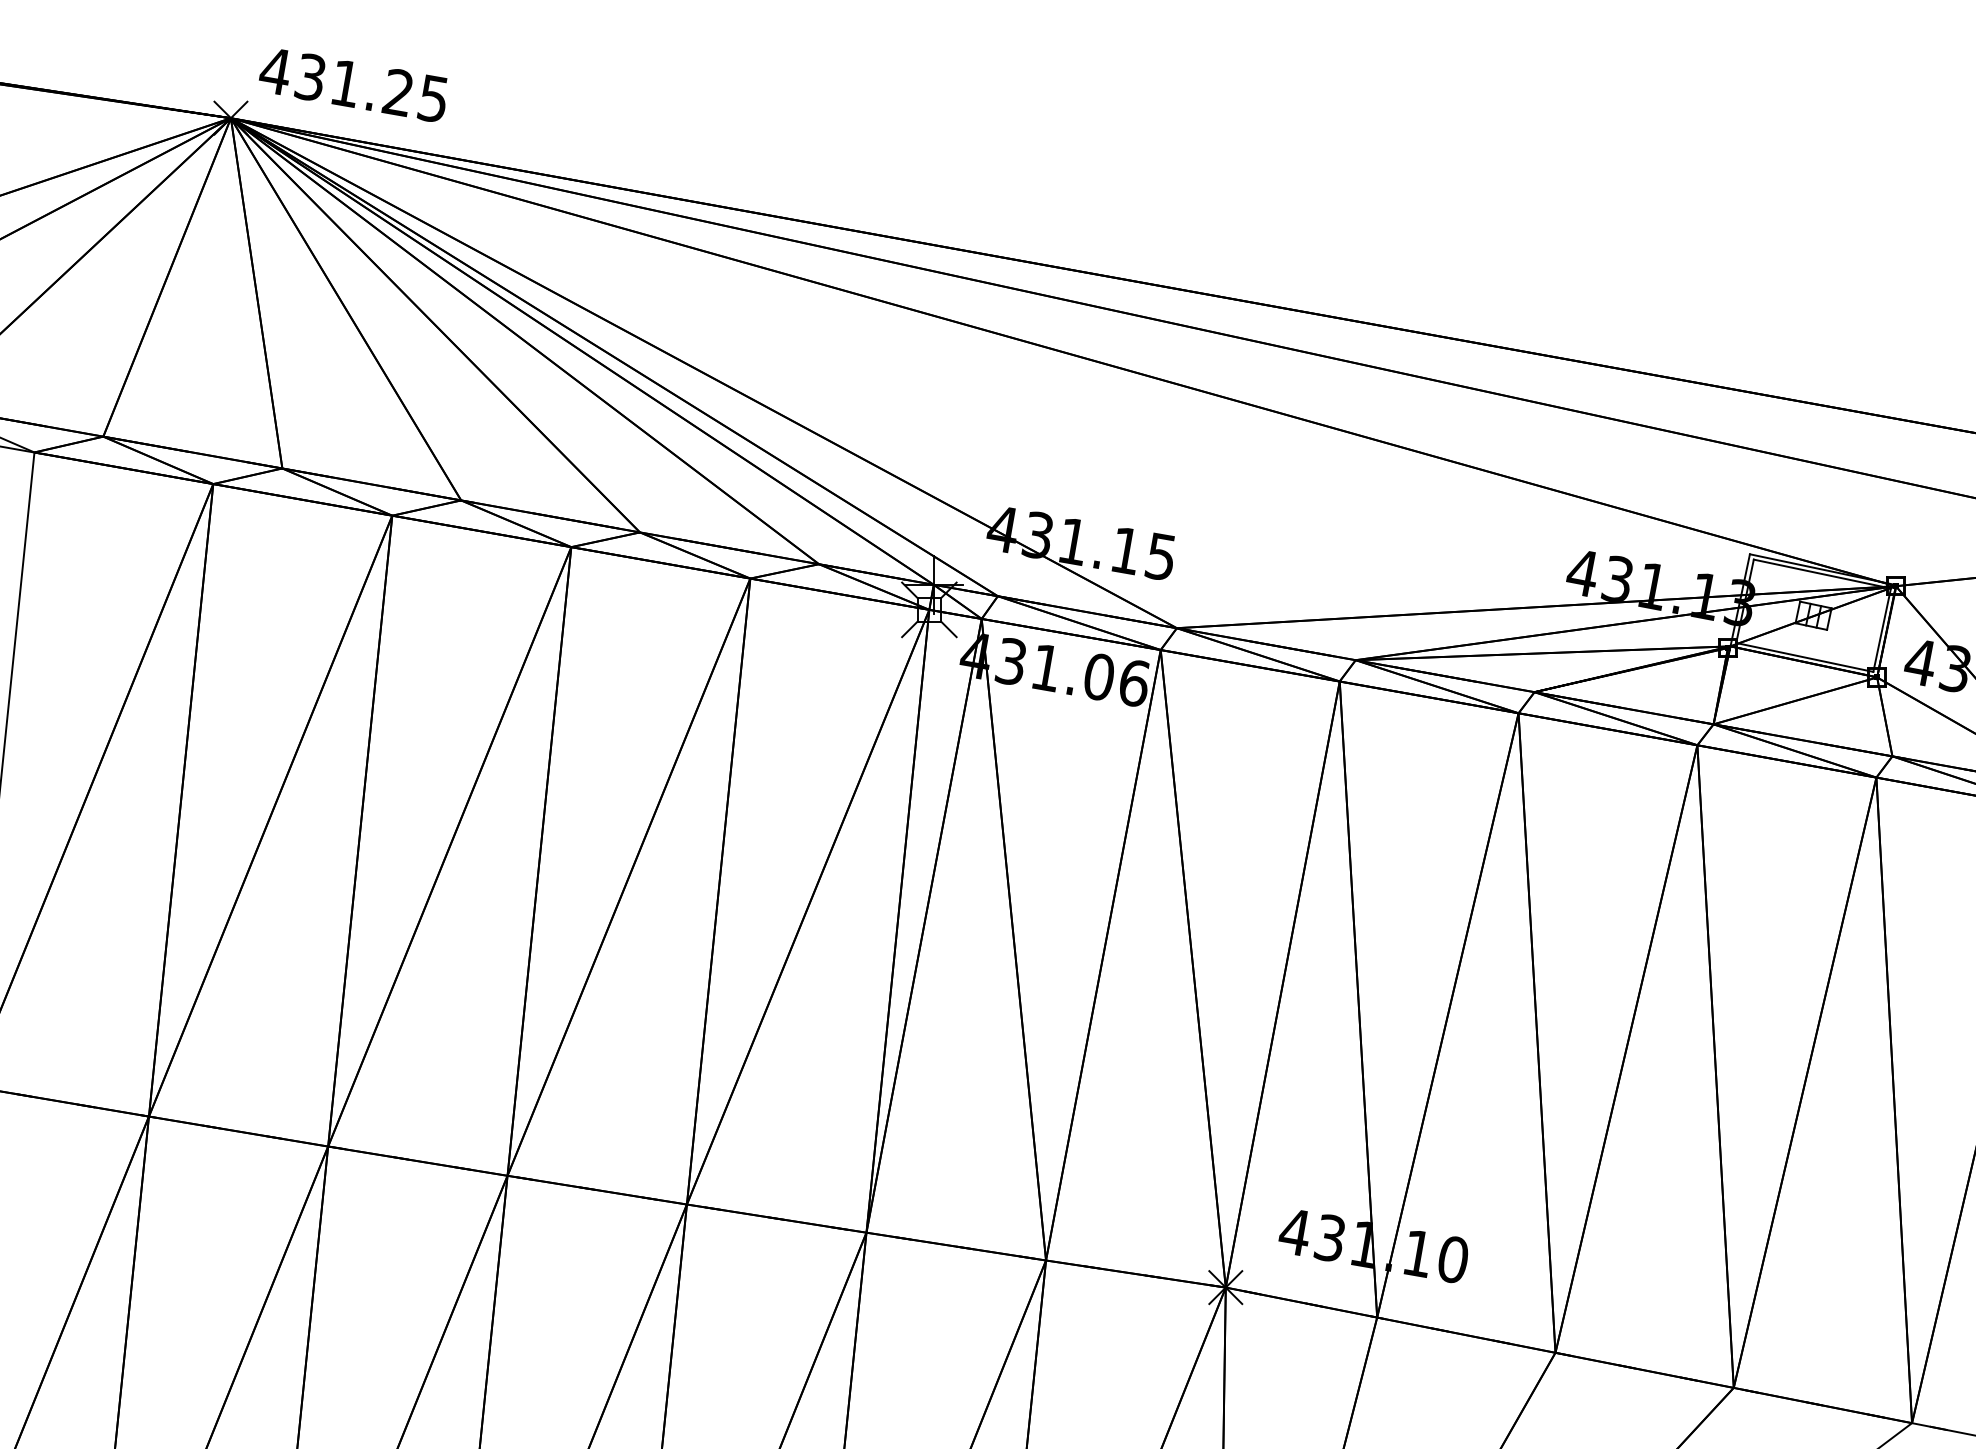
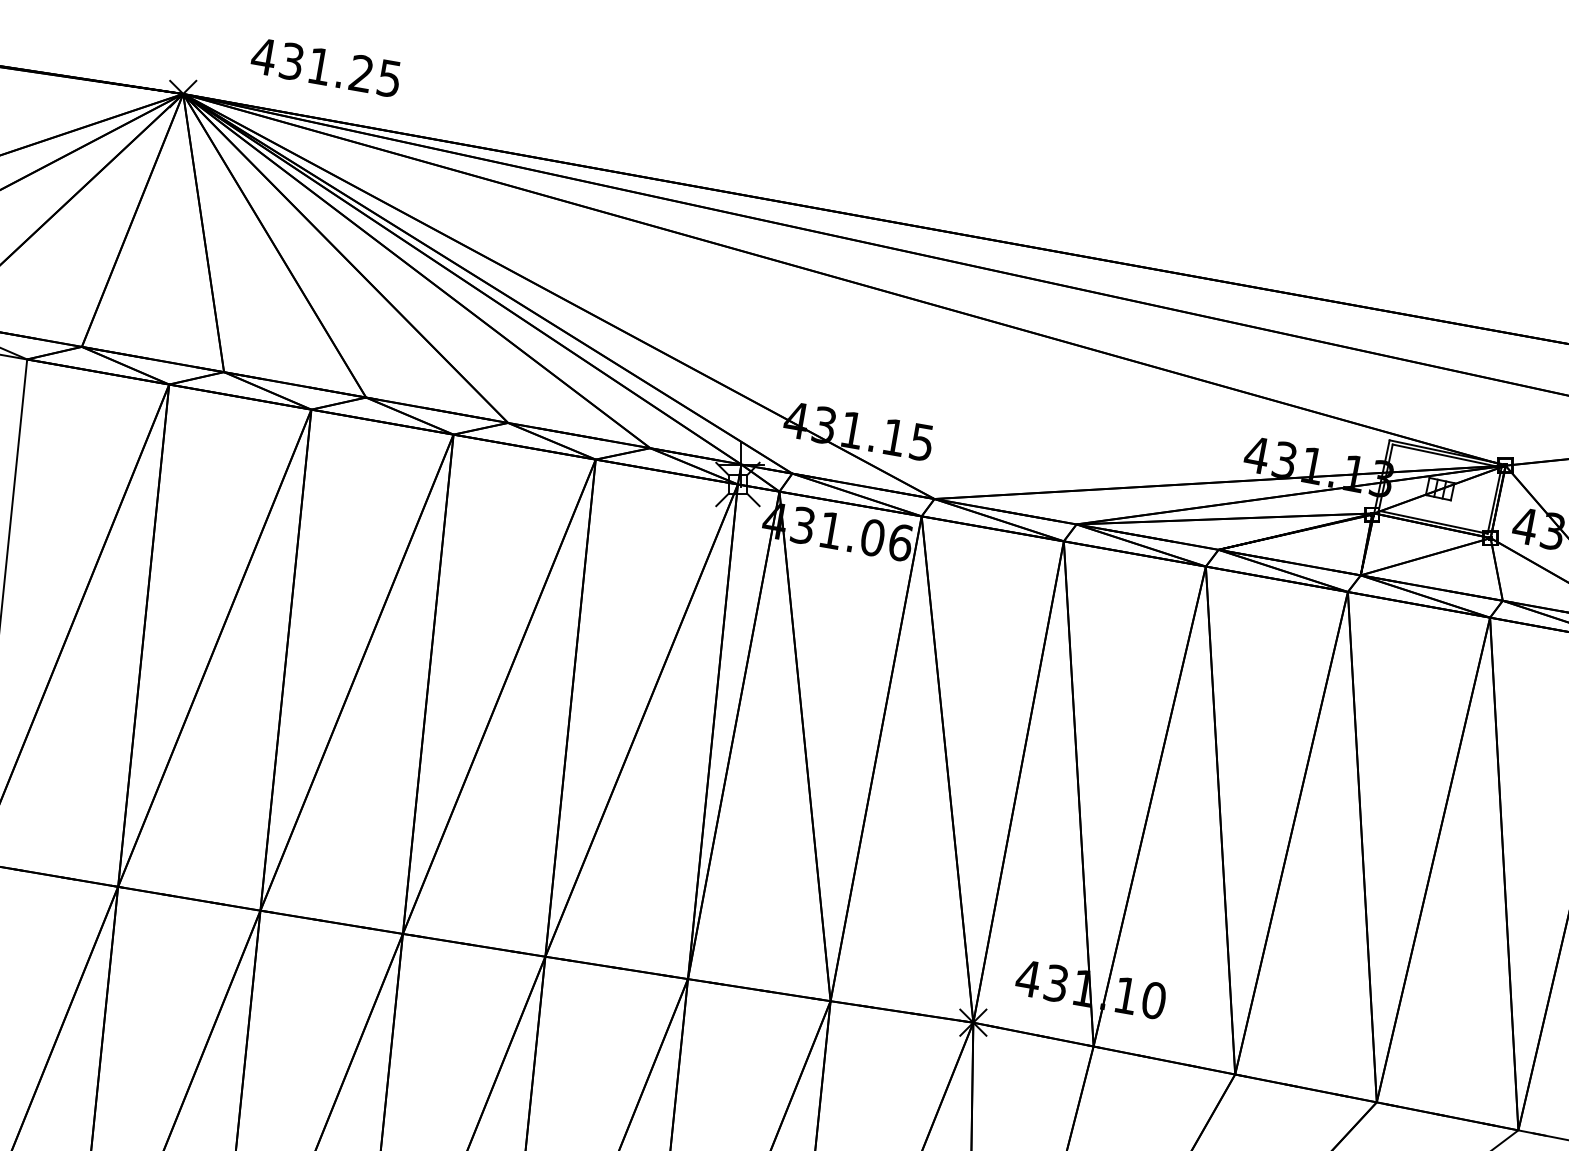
text: (353, 85) -> (325, 68), moved

